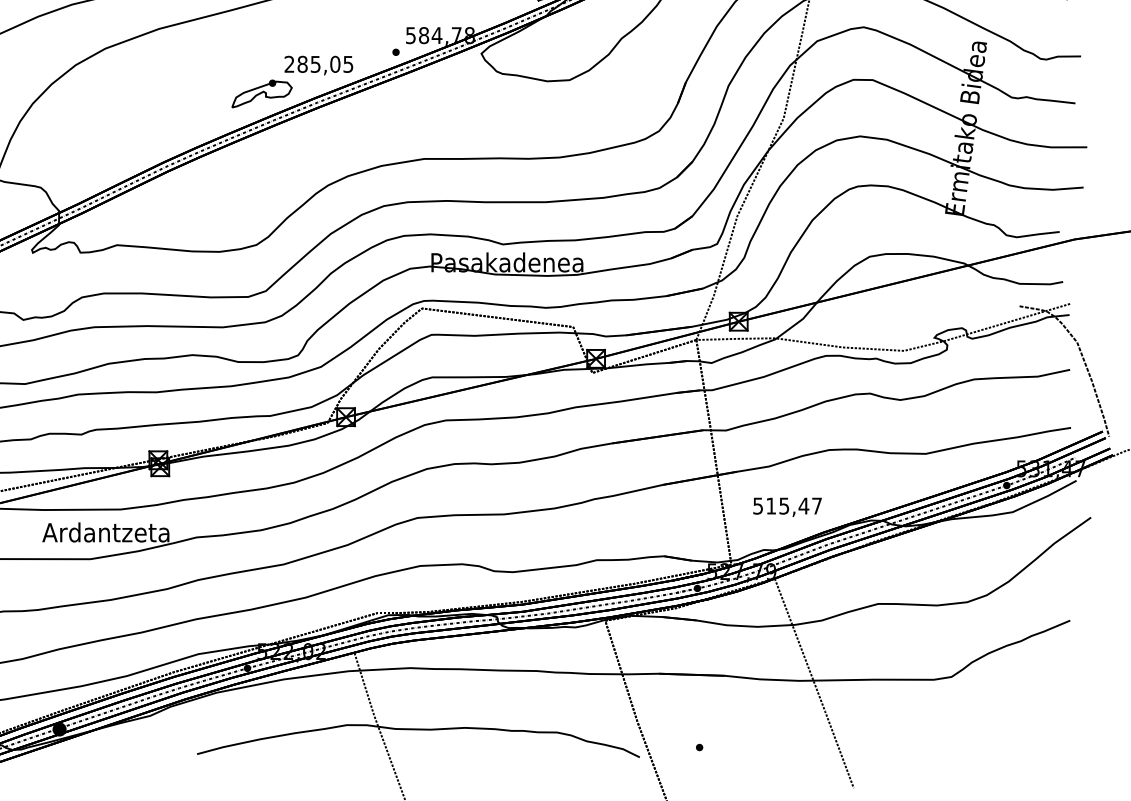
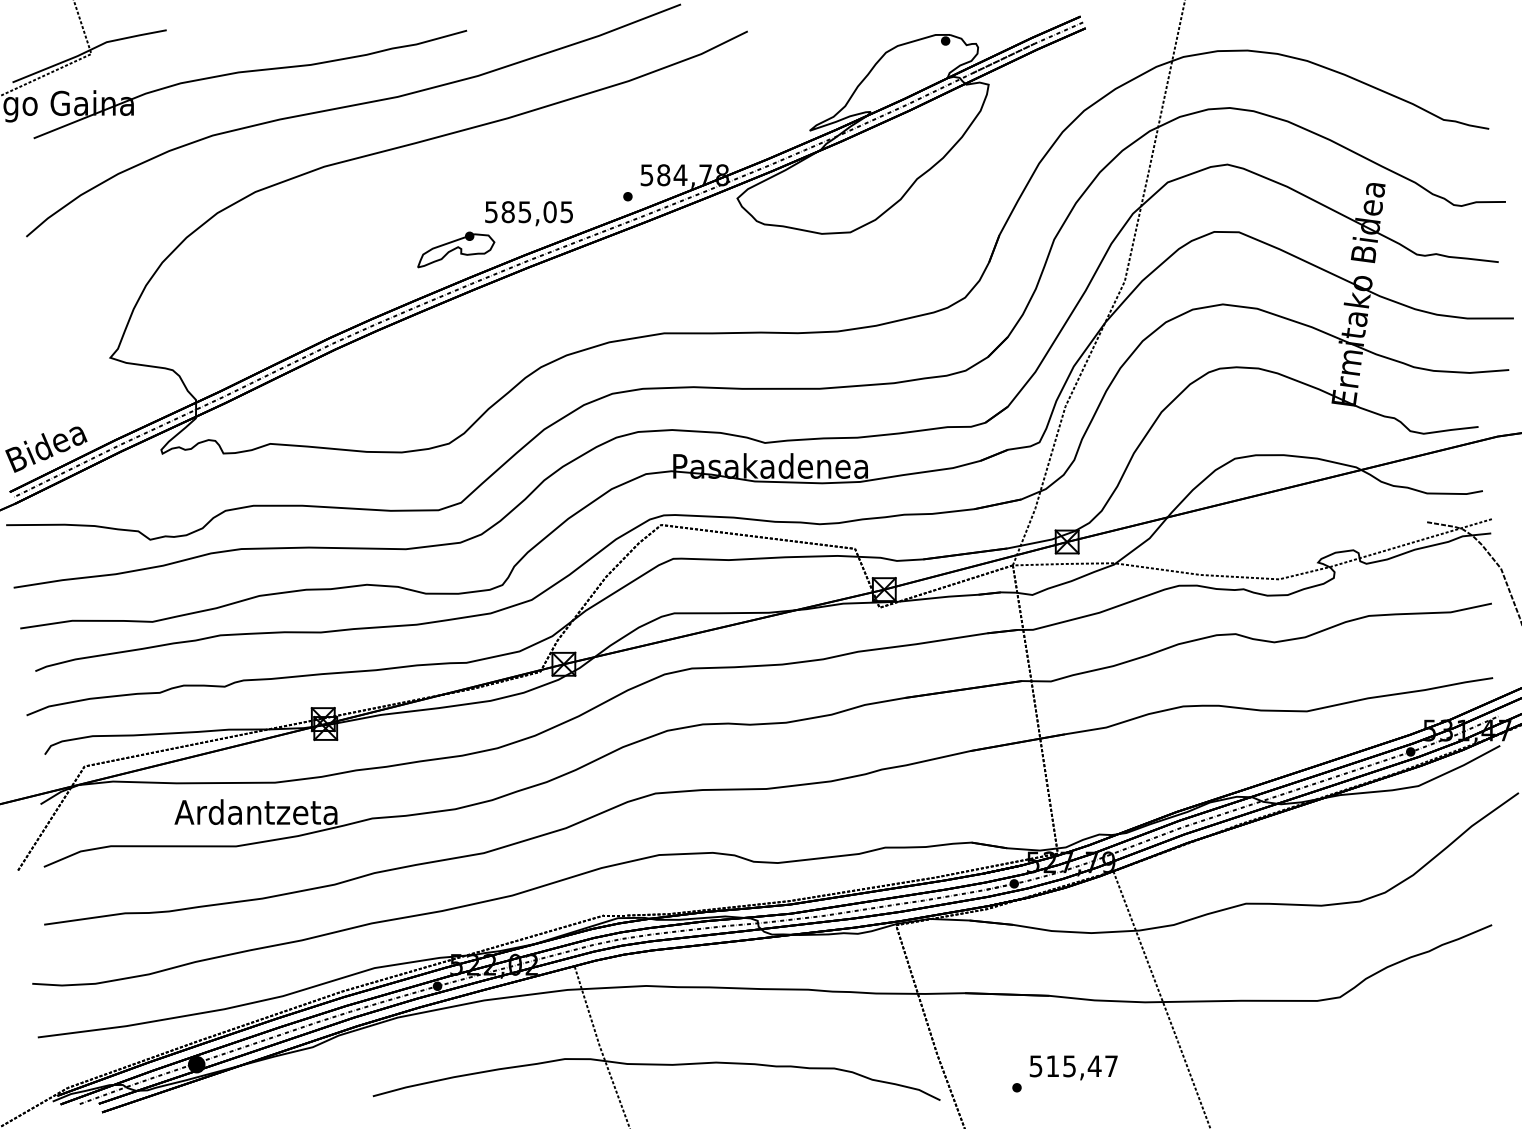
text: (289, 64) -> (491, 212), 285,05 -> 585,05
text: (787, 507) -> (1073, 1067), moved

